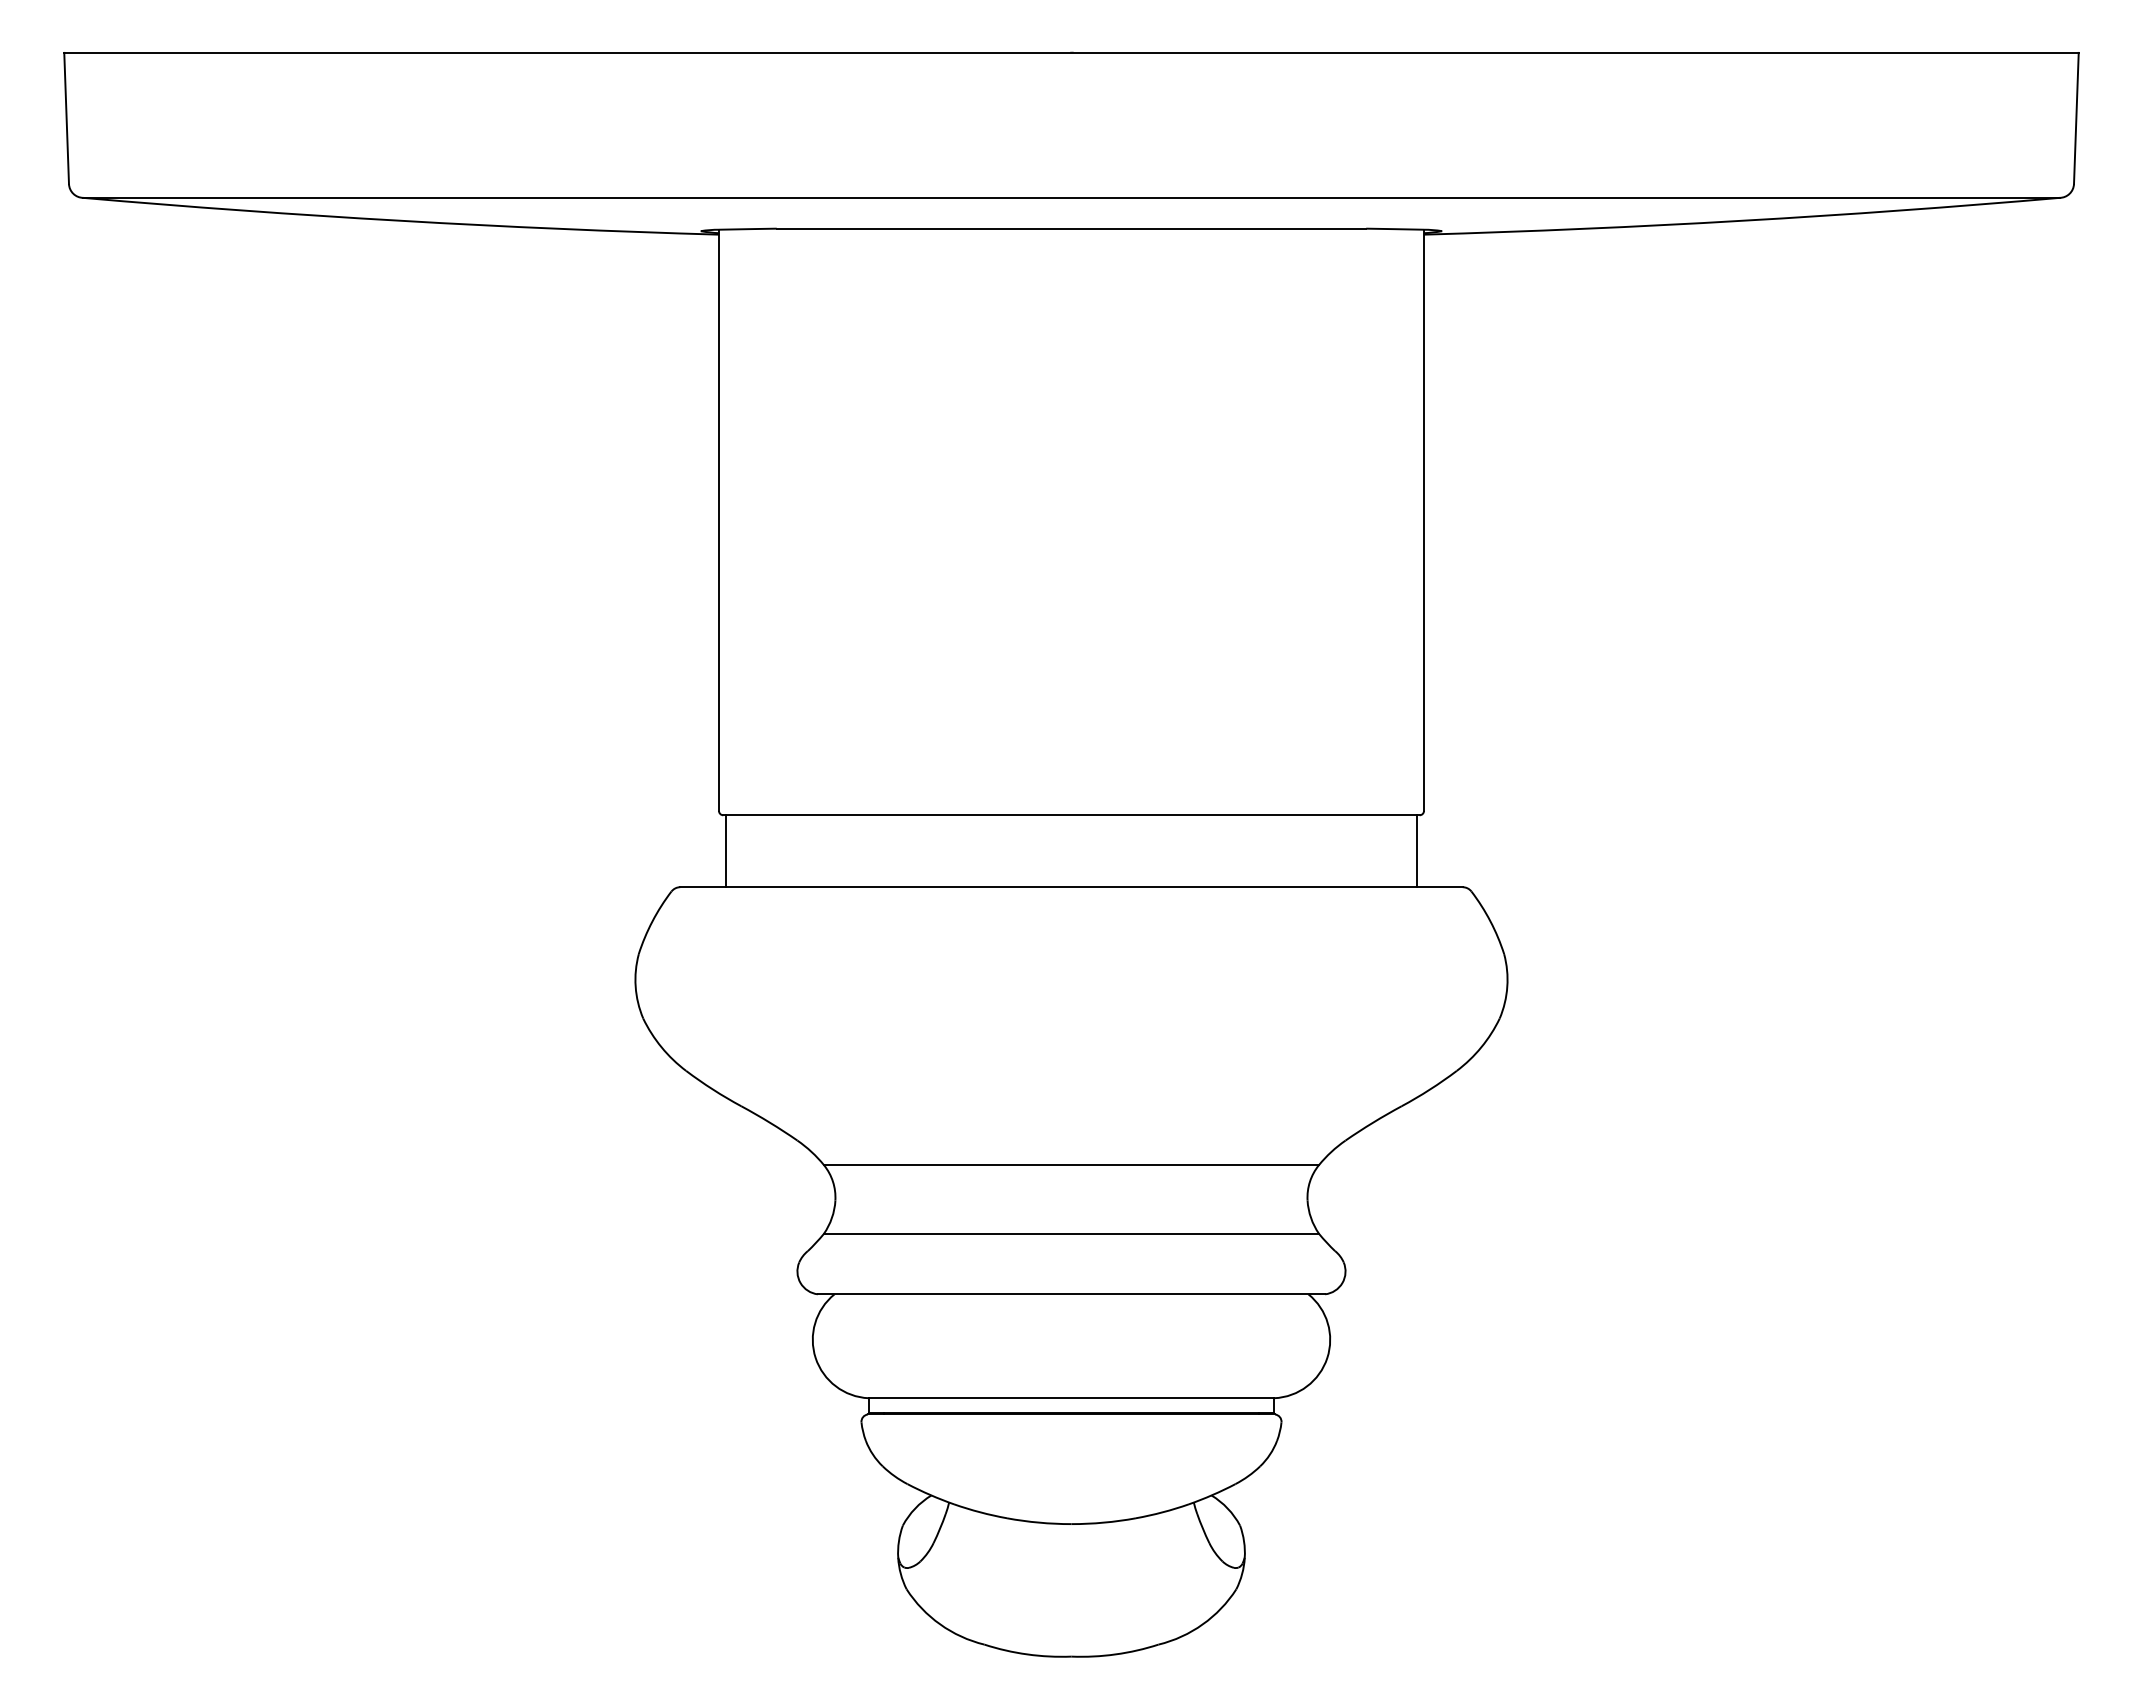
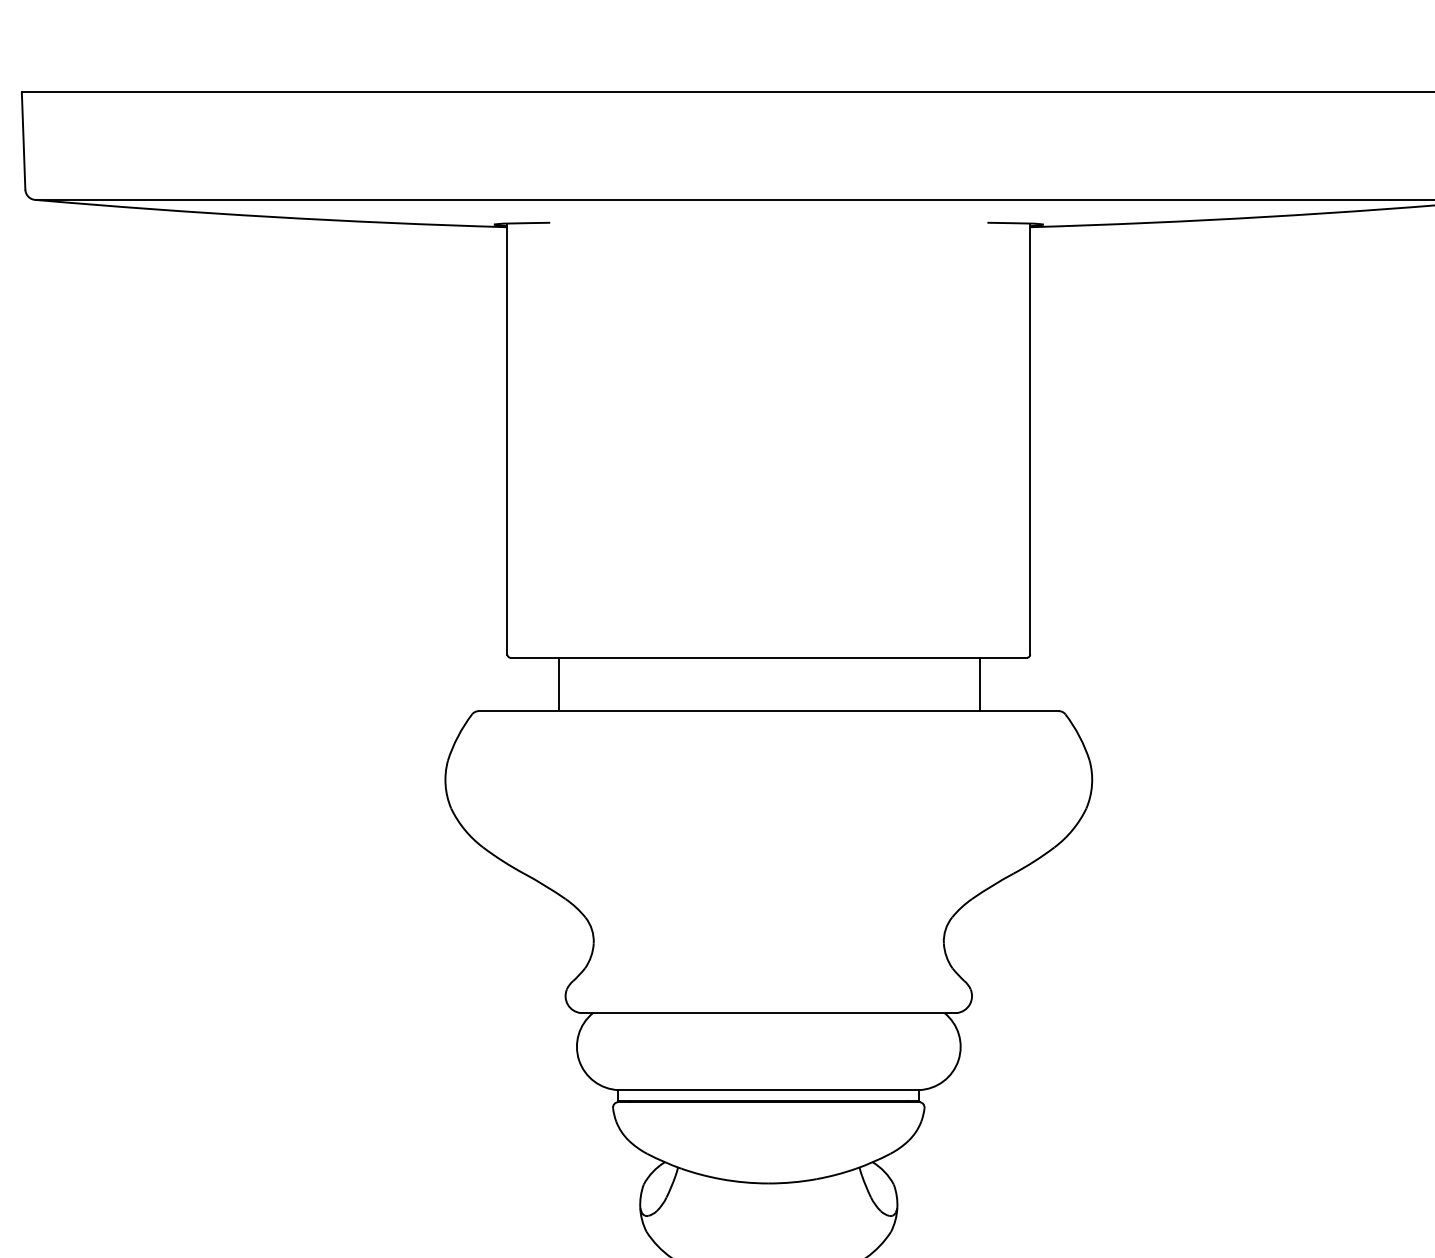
line: (1071, 228) -> (768, 222), removed
line: (726, 851) -> (559, 684), moved
line: (1416, 851) -> (979, 684), moved
line: (1071, 1165) -> (768, 917), removed
line: (1071, 1234) -> (768, 968), removed

